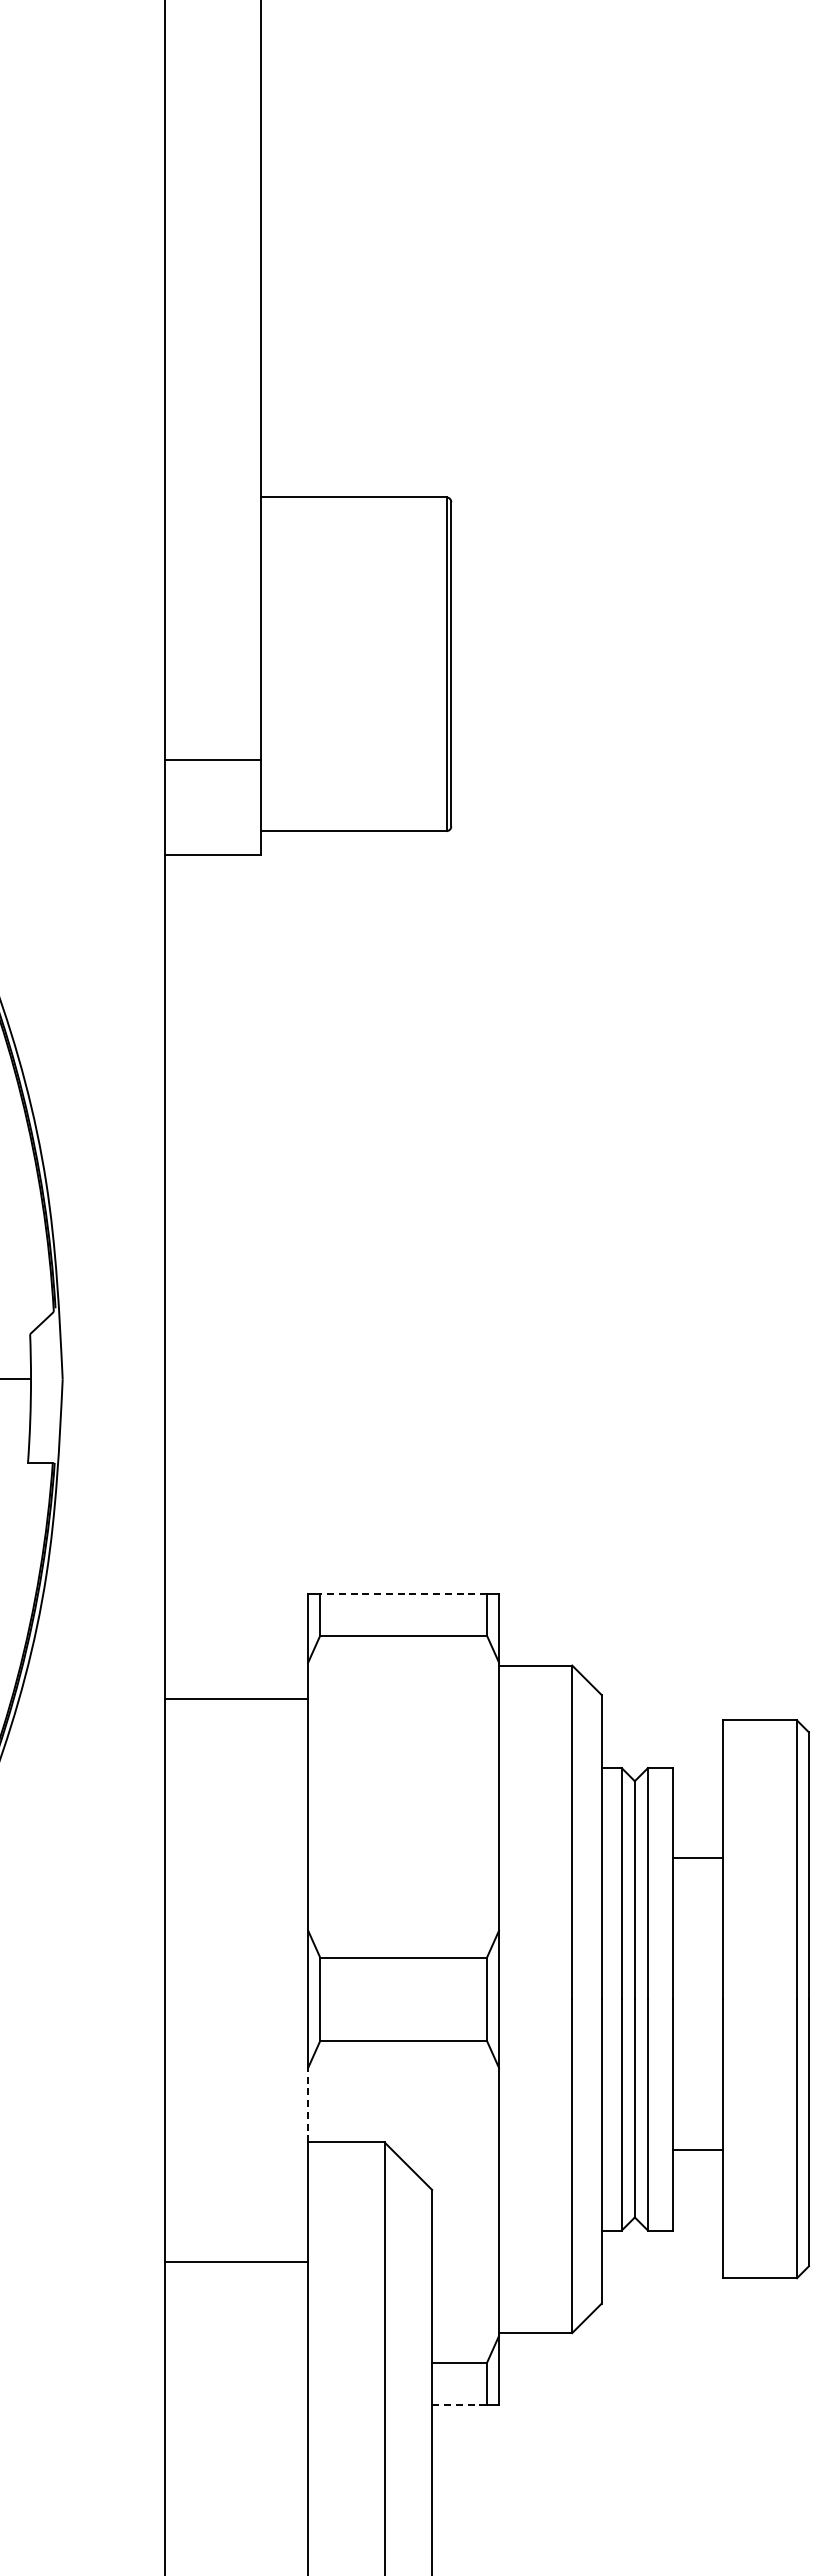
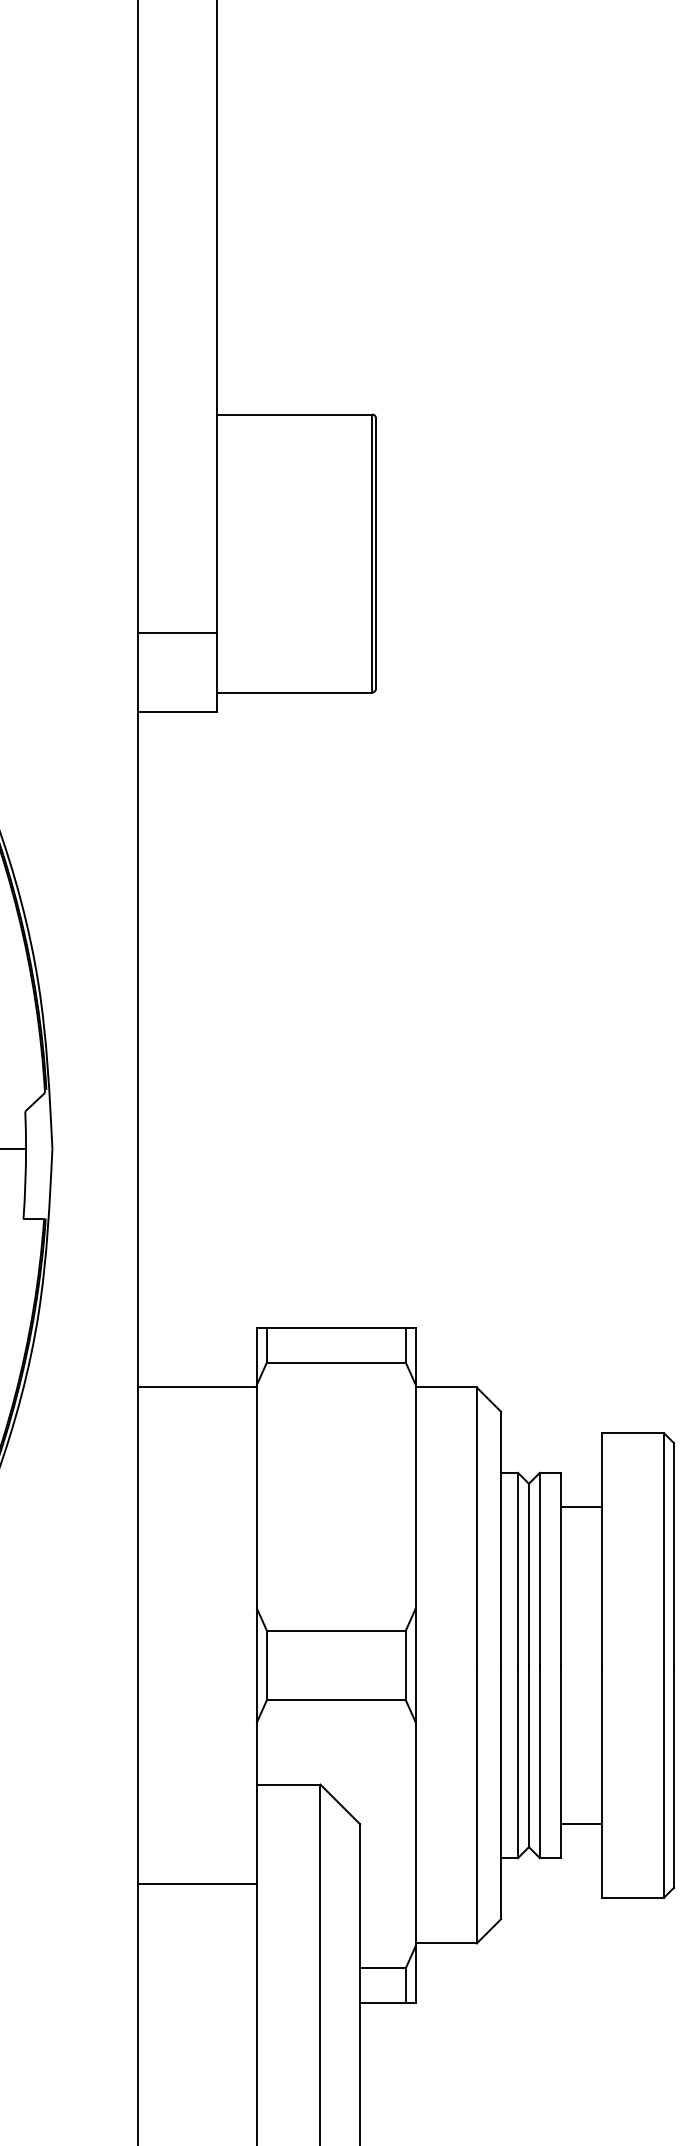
line: (403, 1594) -> (336, 1328), dashed -> solid
line: (236, 1698) -> (197, 1387), moved
line: (698, 1857) -> (581, 1506), moved
line: (308, 2104) -> (257, 1753), dashed -> solid
line: (698, 2150) -> (581, 1824), moved
line: (460, 2404) -> (383, 2002), dashed -> solid

